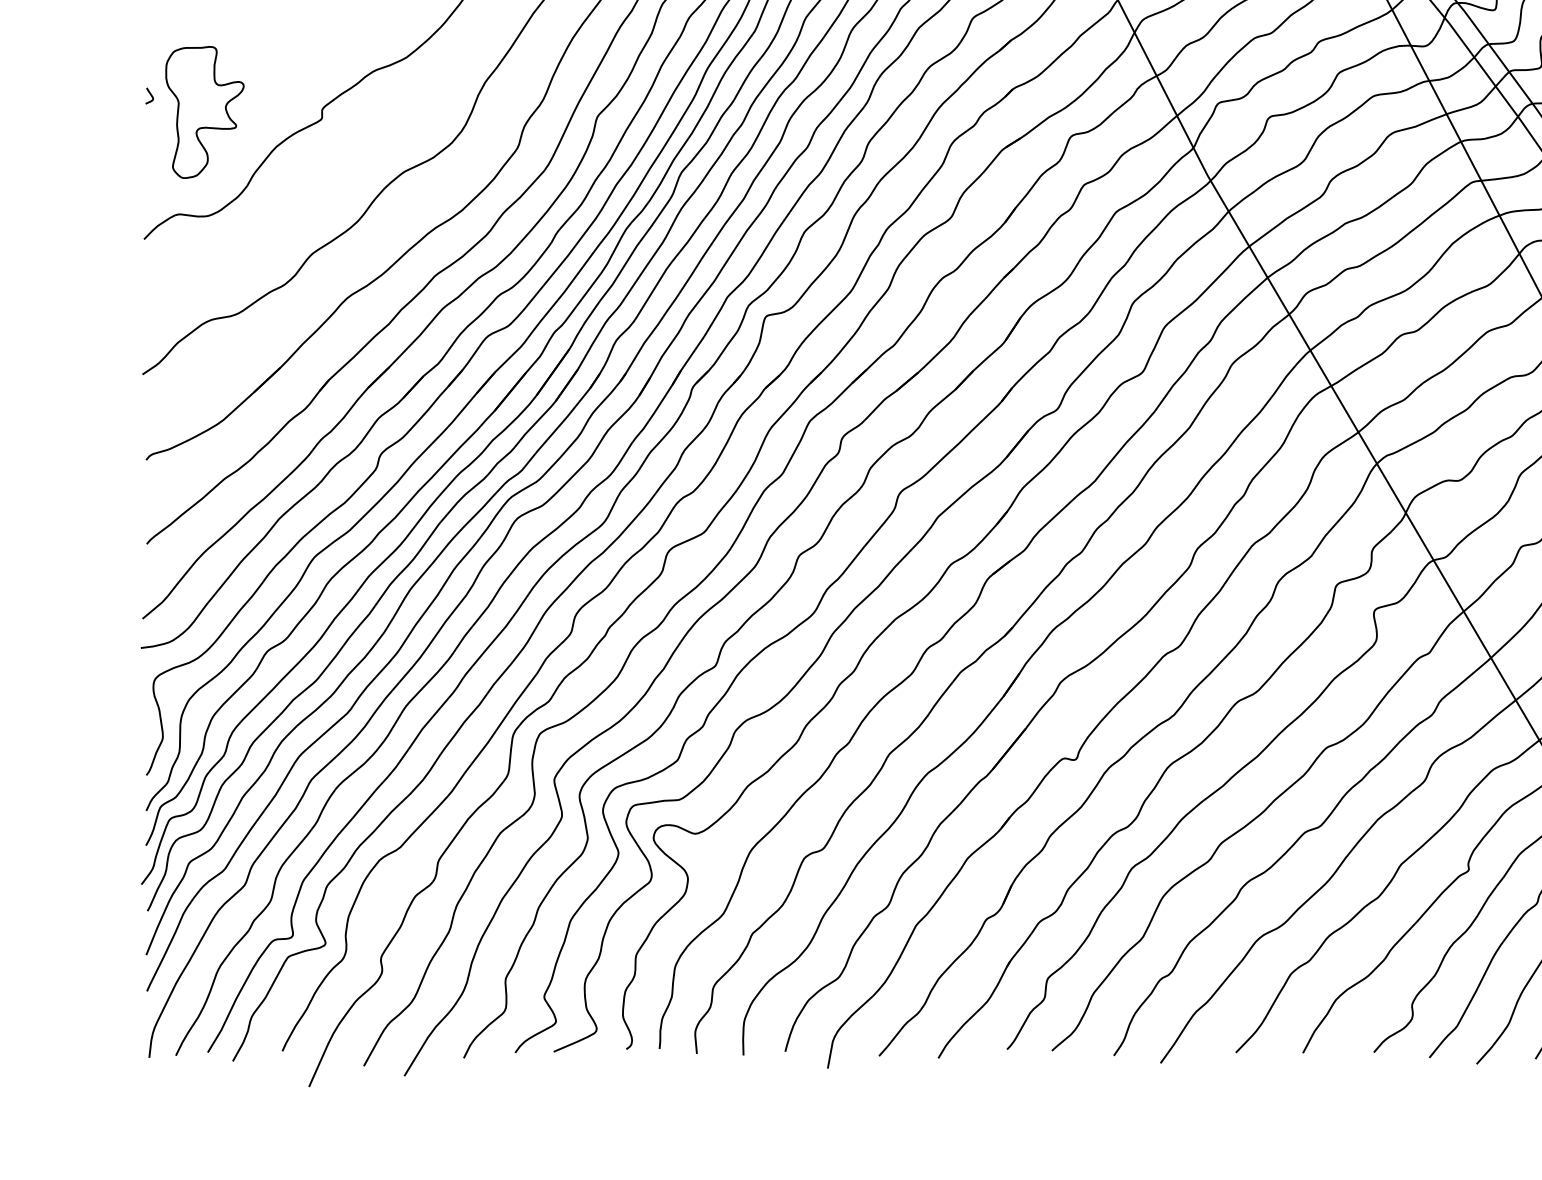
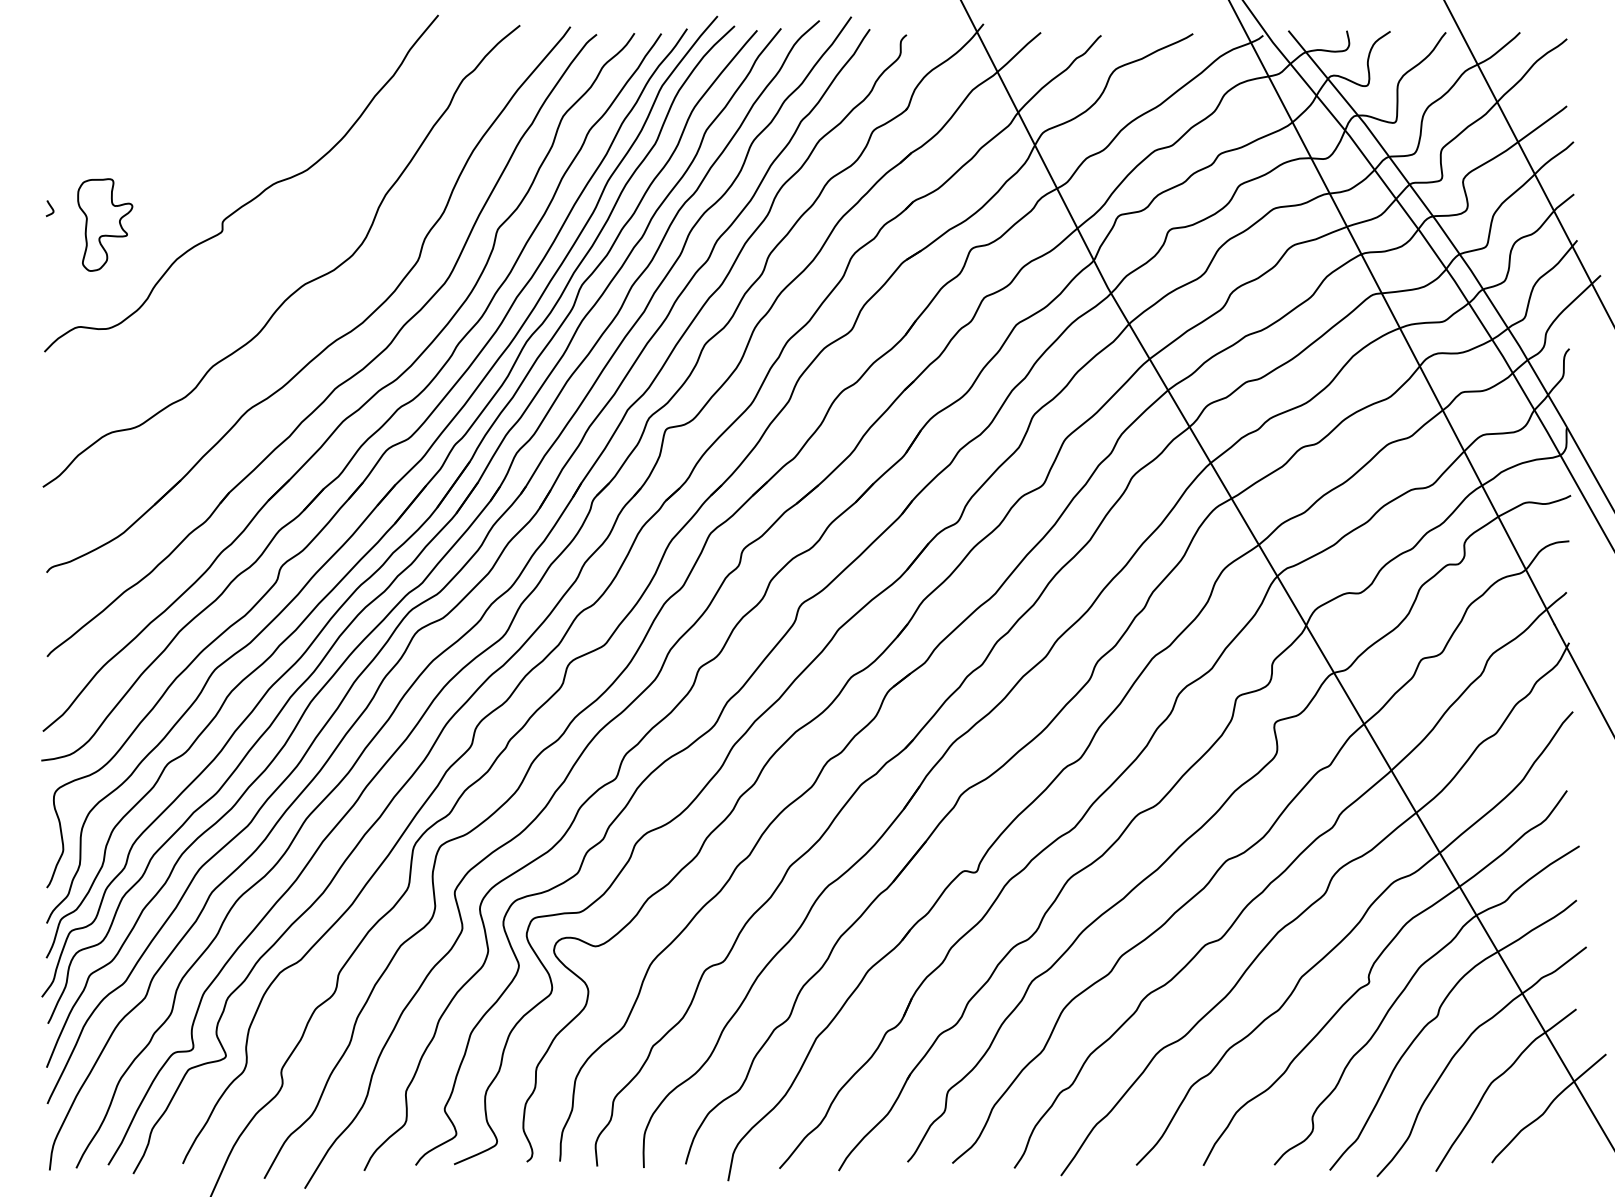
part: (204, 111) -> (104, 224), size x0.7

